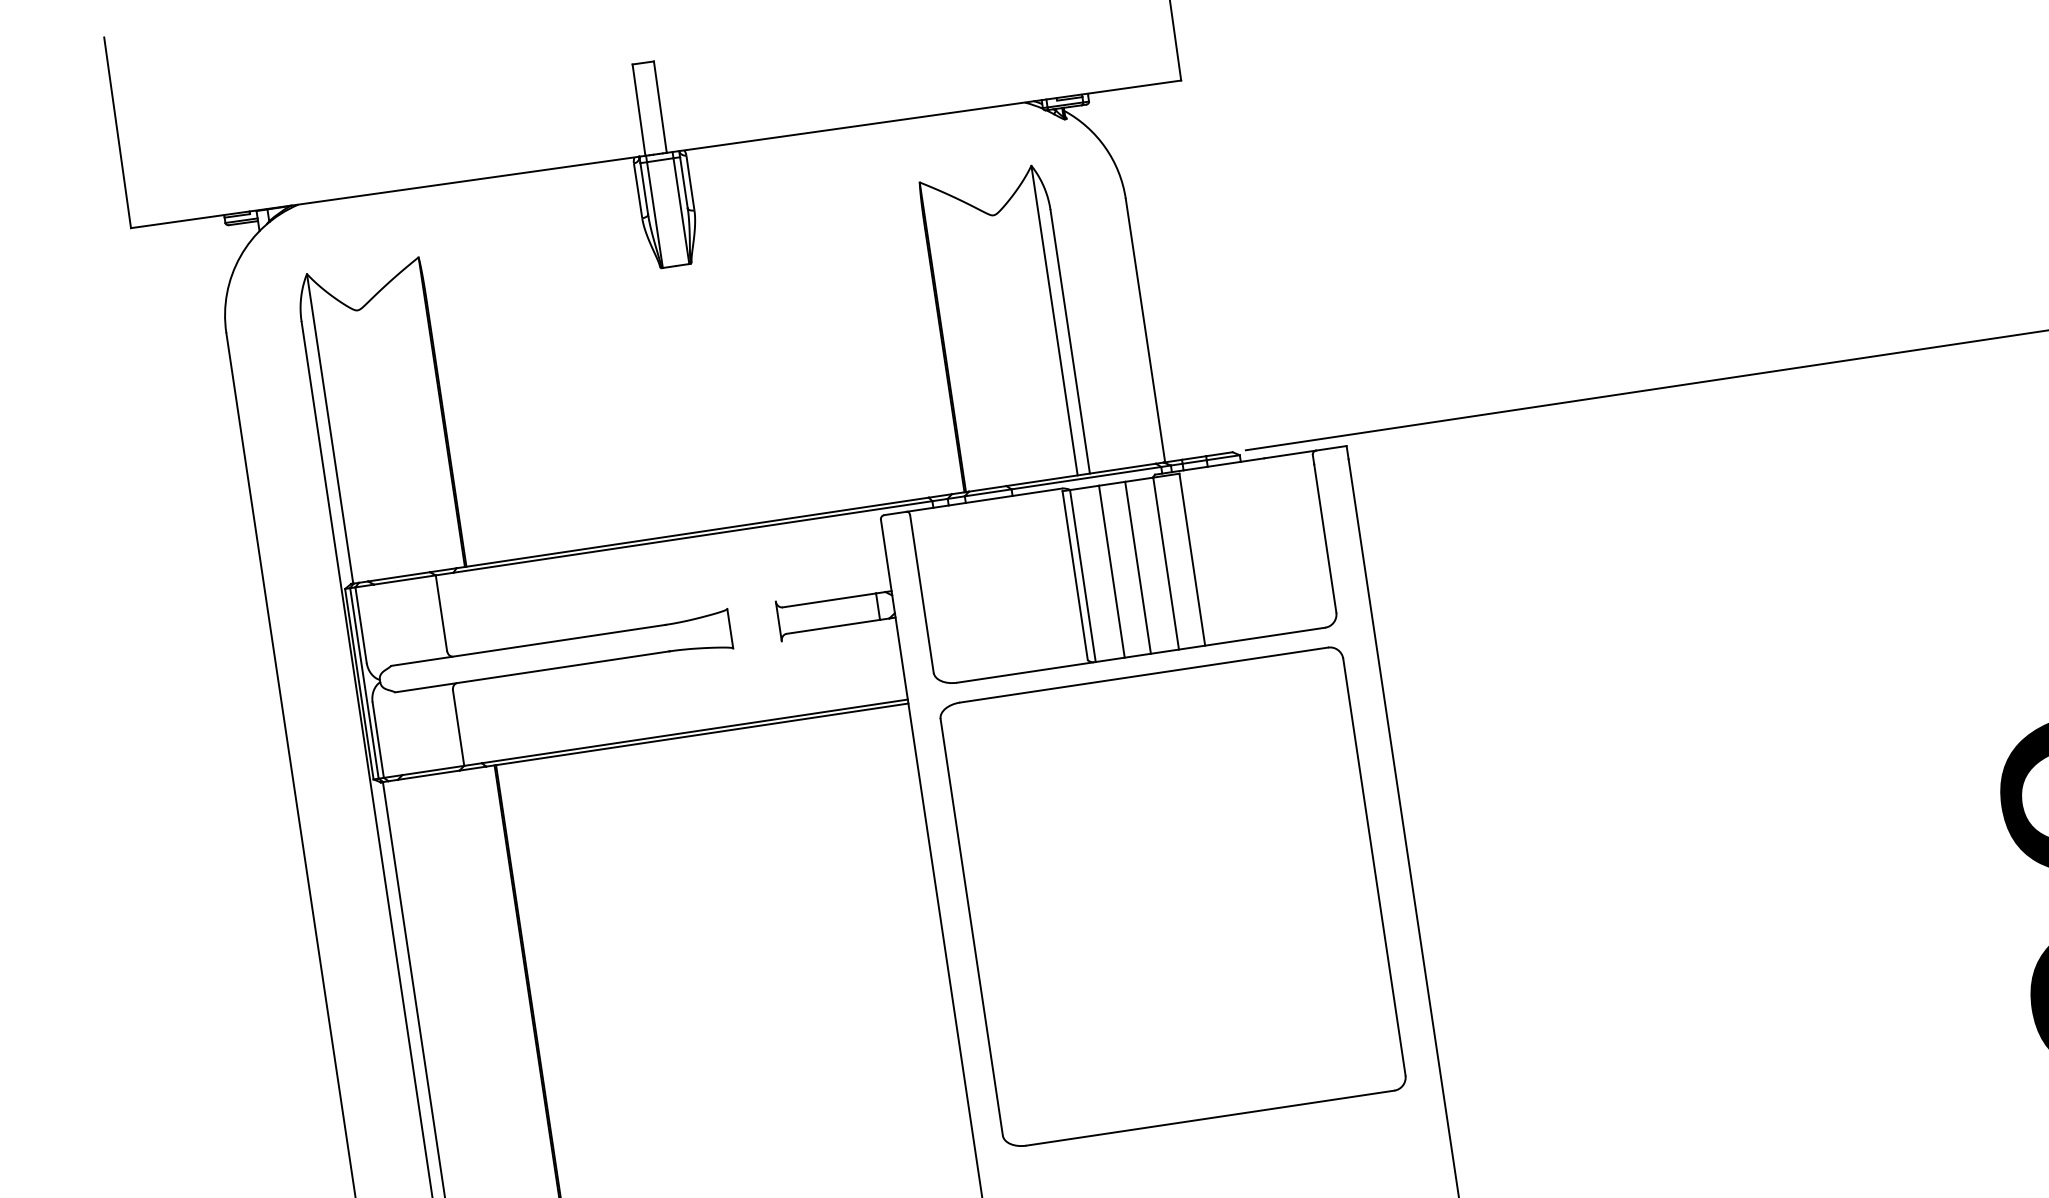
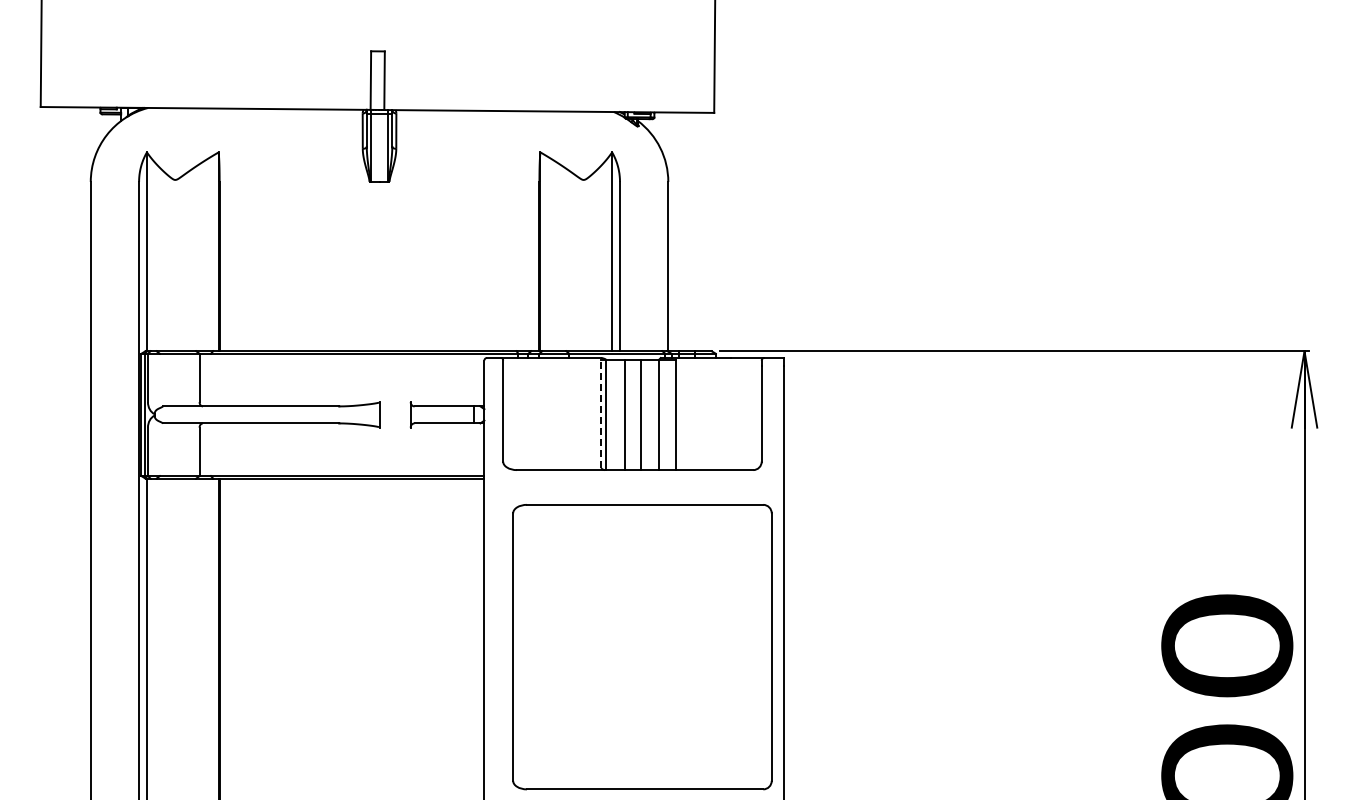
line: (1075, 574) -> (601, 413), solid -> dashed
part: (1173, 897) -> (642, 647), moved

